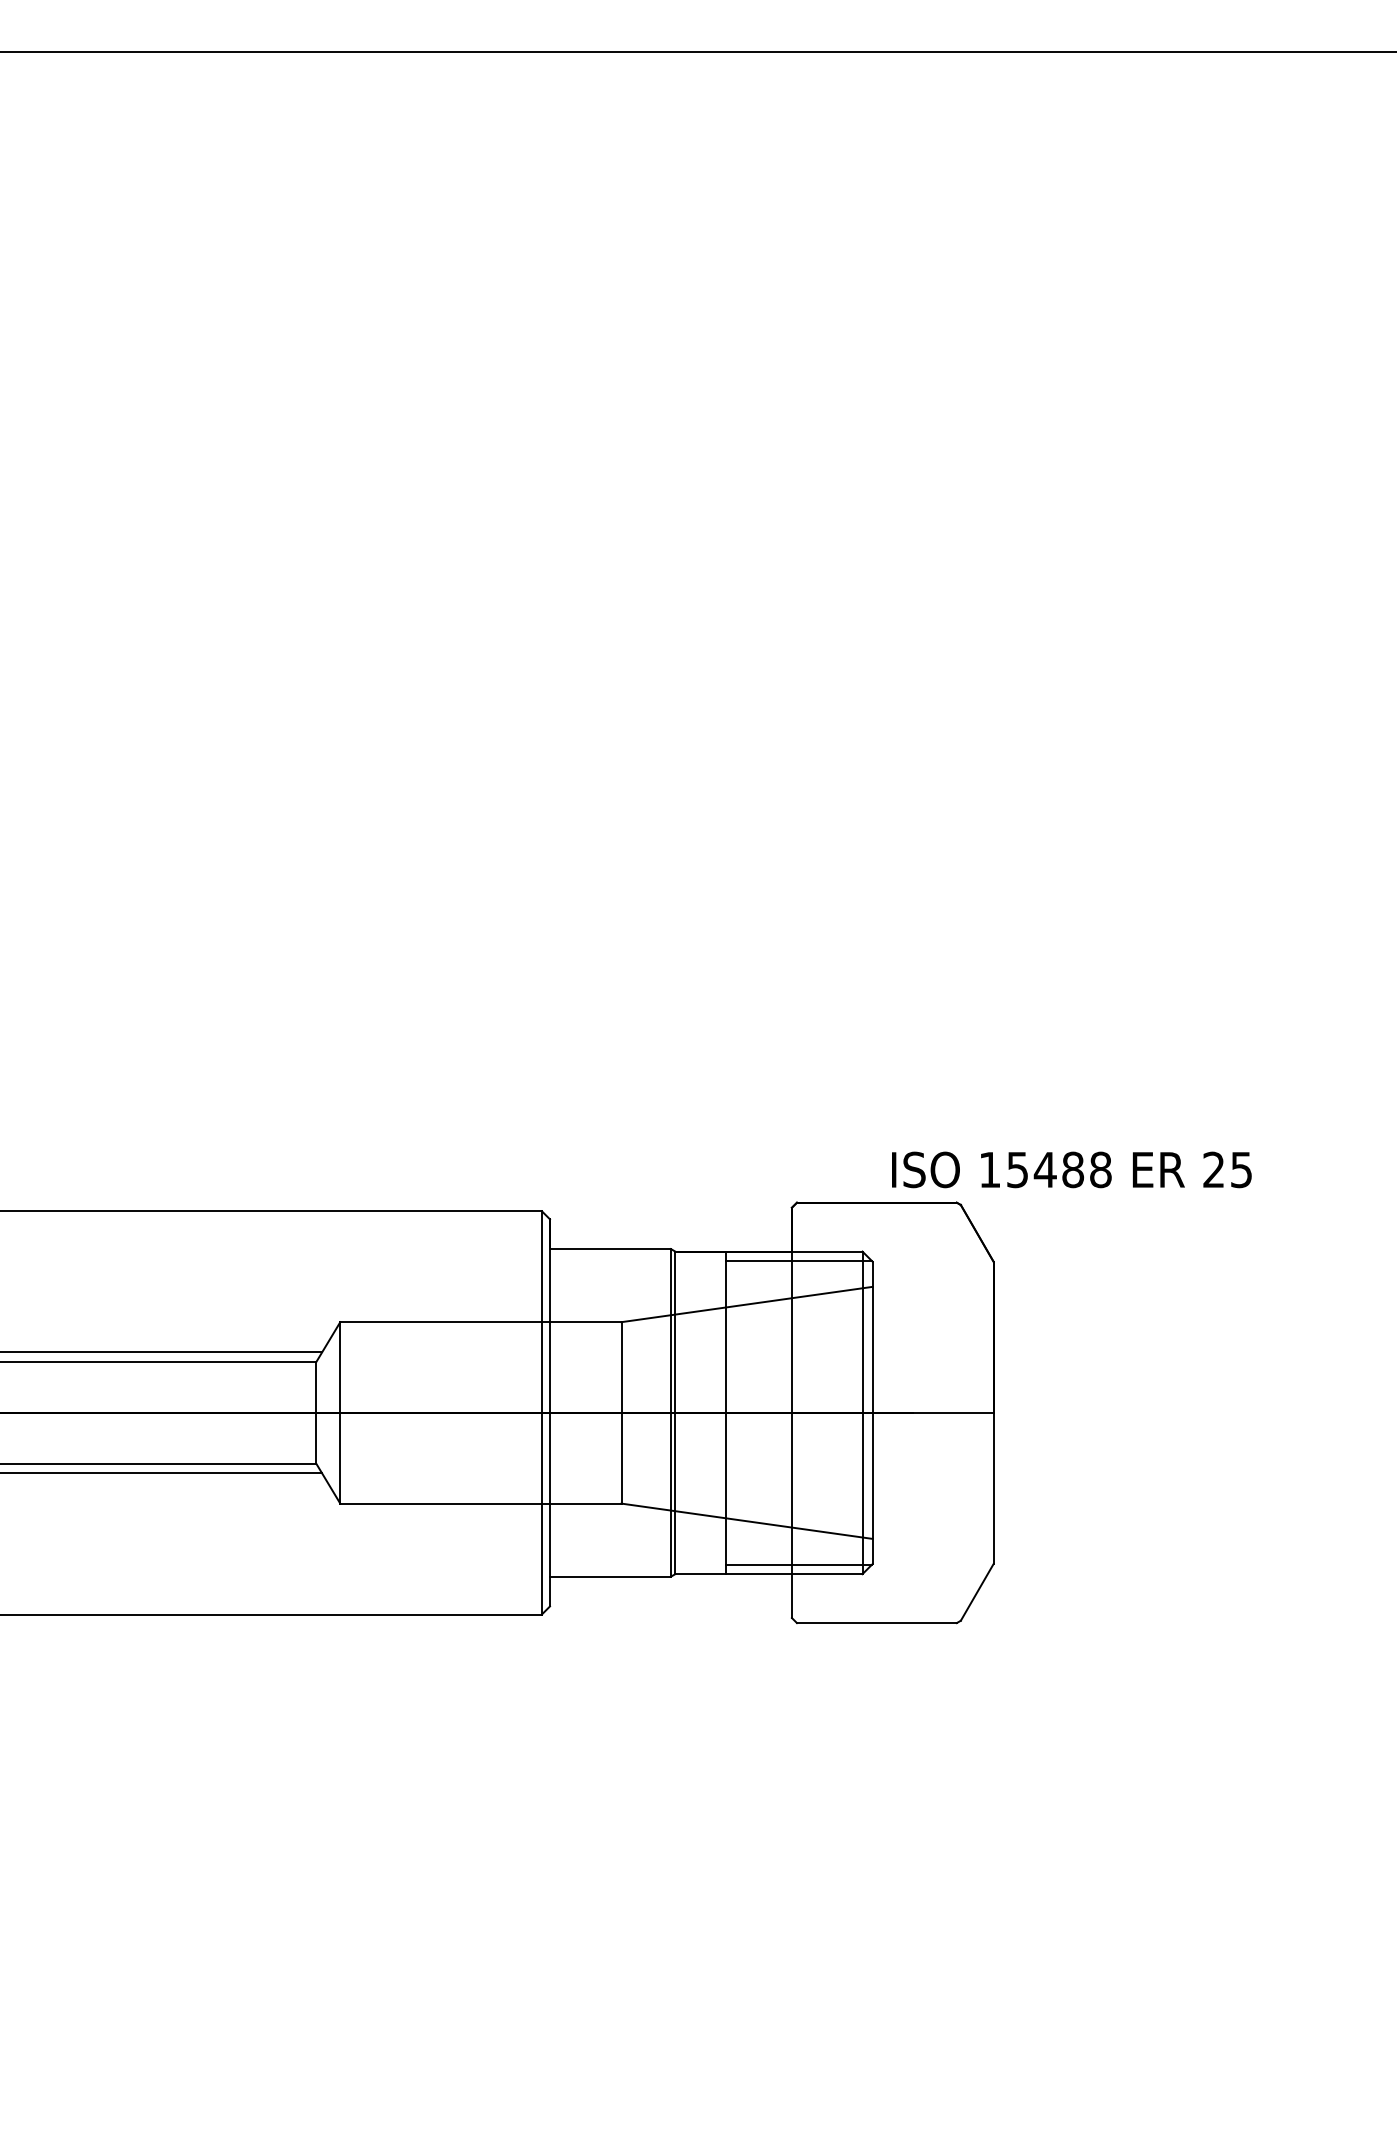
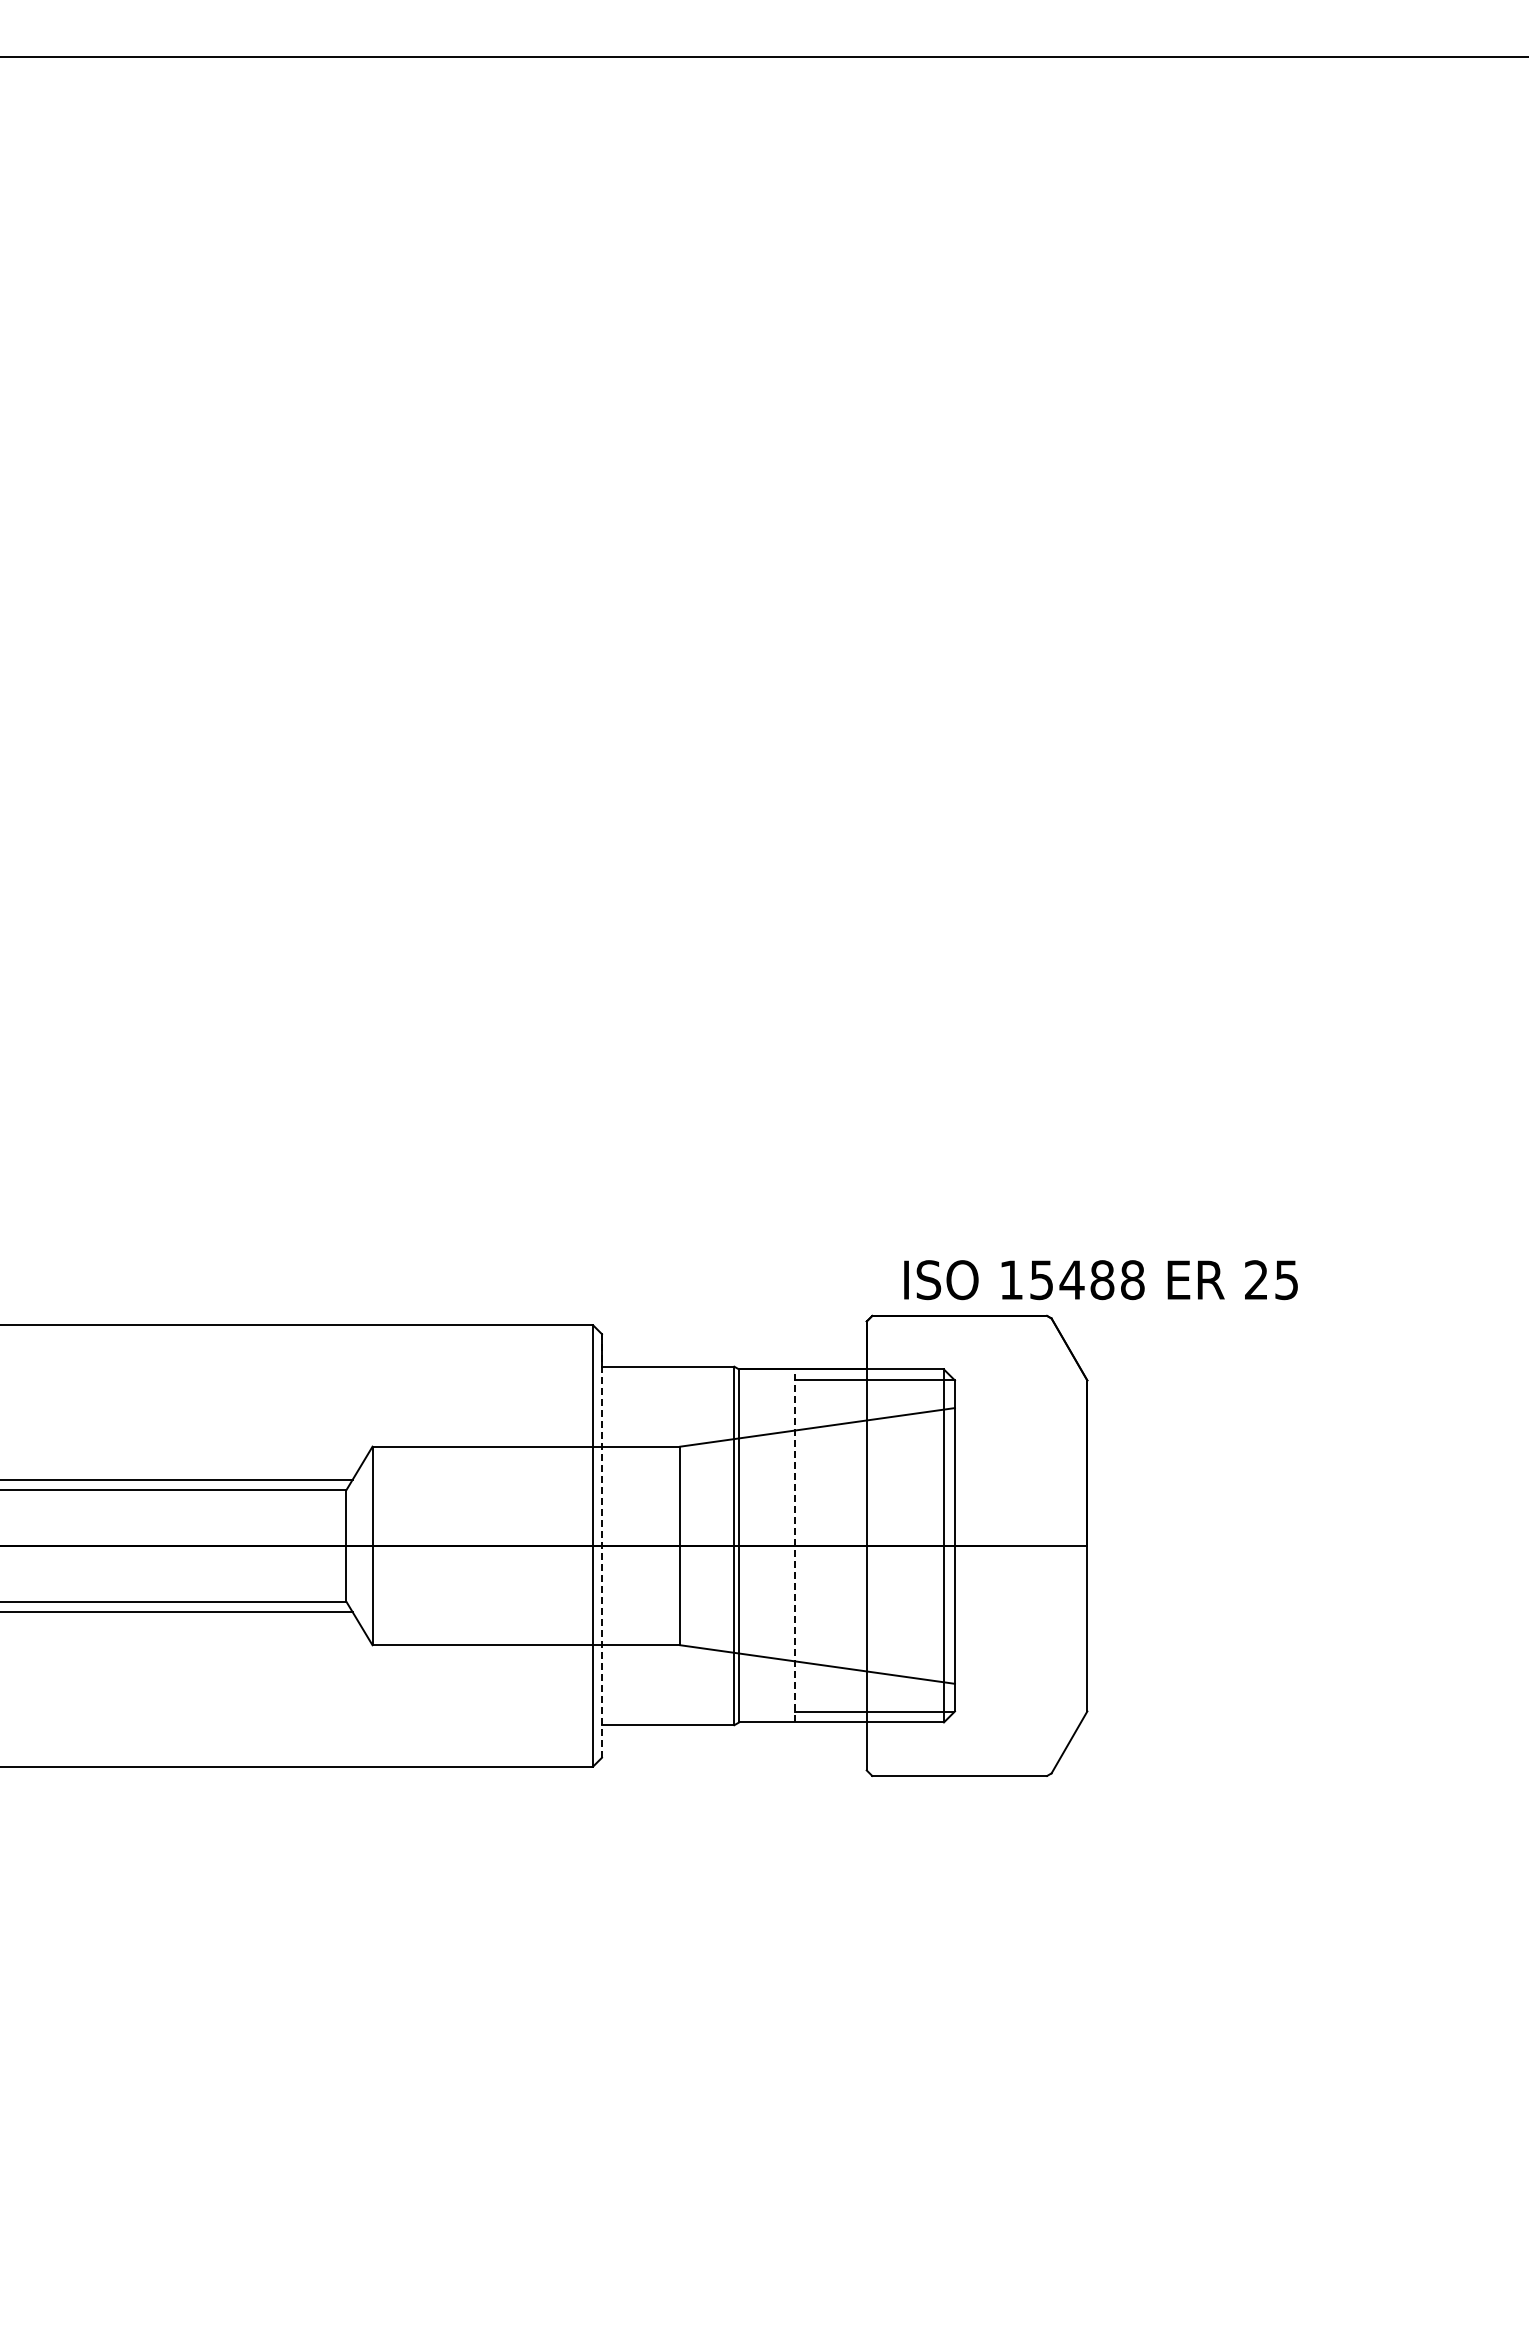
text: (1071, 1170) -> (1100, 1280), moved
line: (550, 1412) -> (602, 1545), solid -> dashed
line: (726, 1412) -> (795, 1545), solid -> dashed

